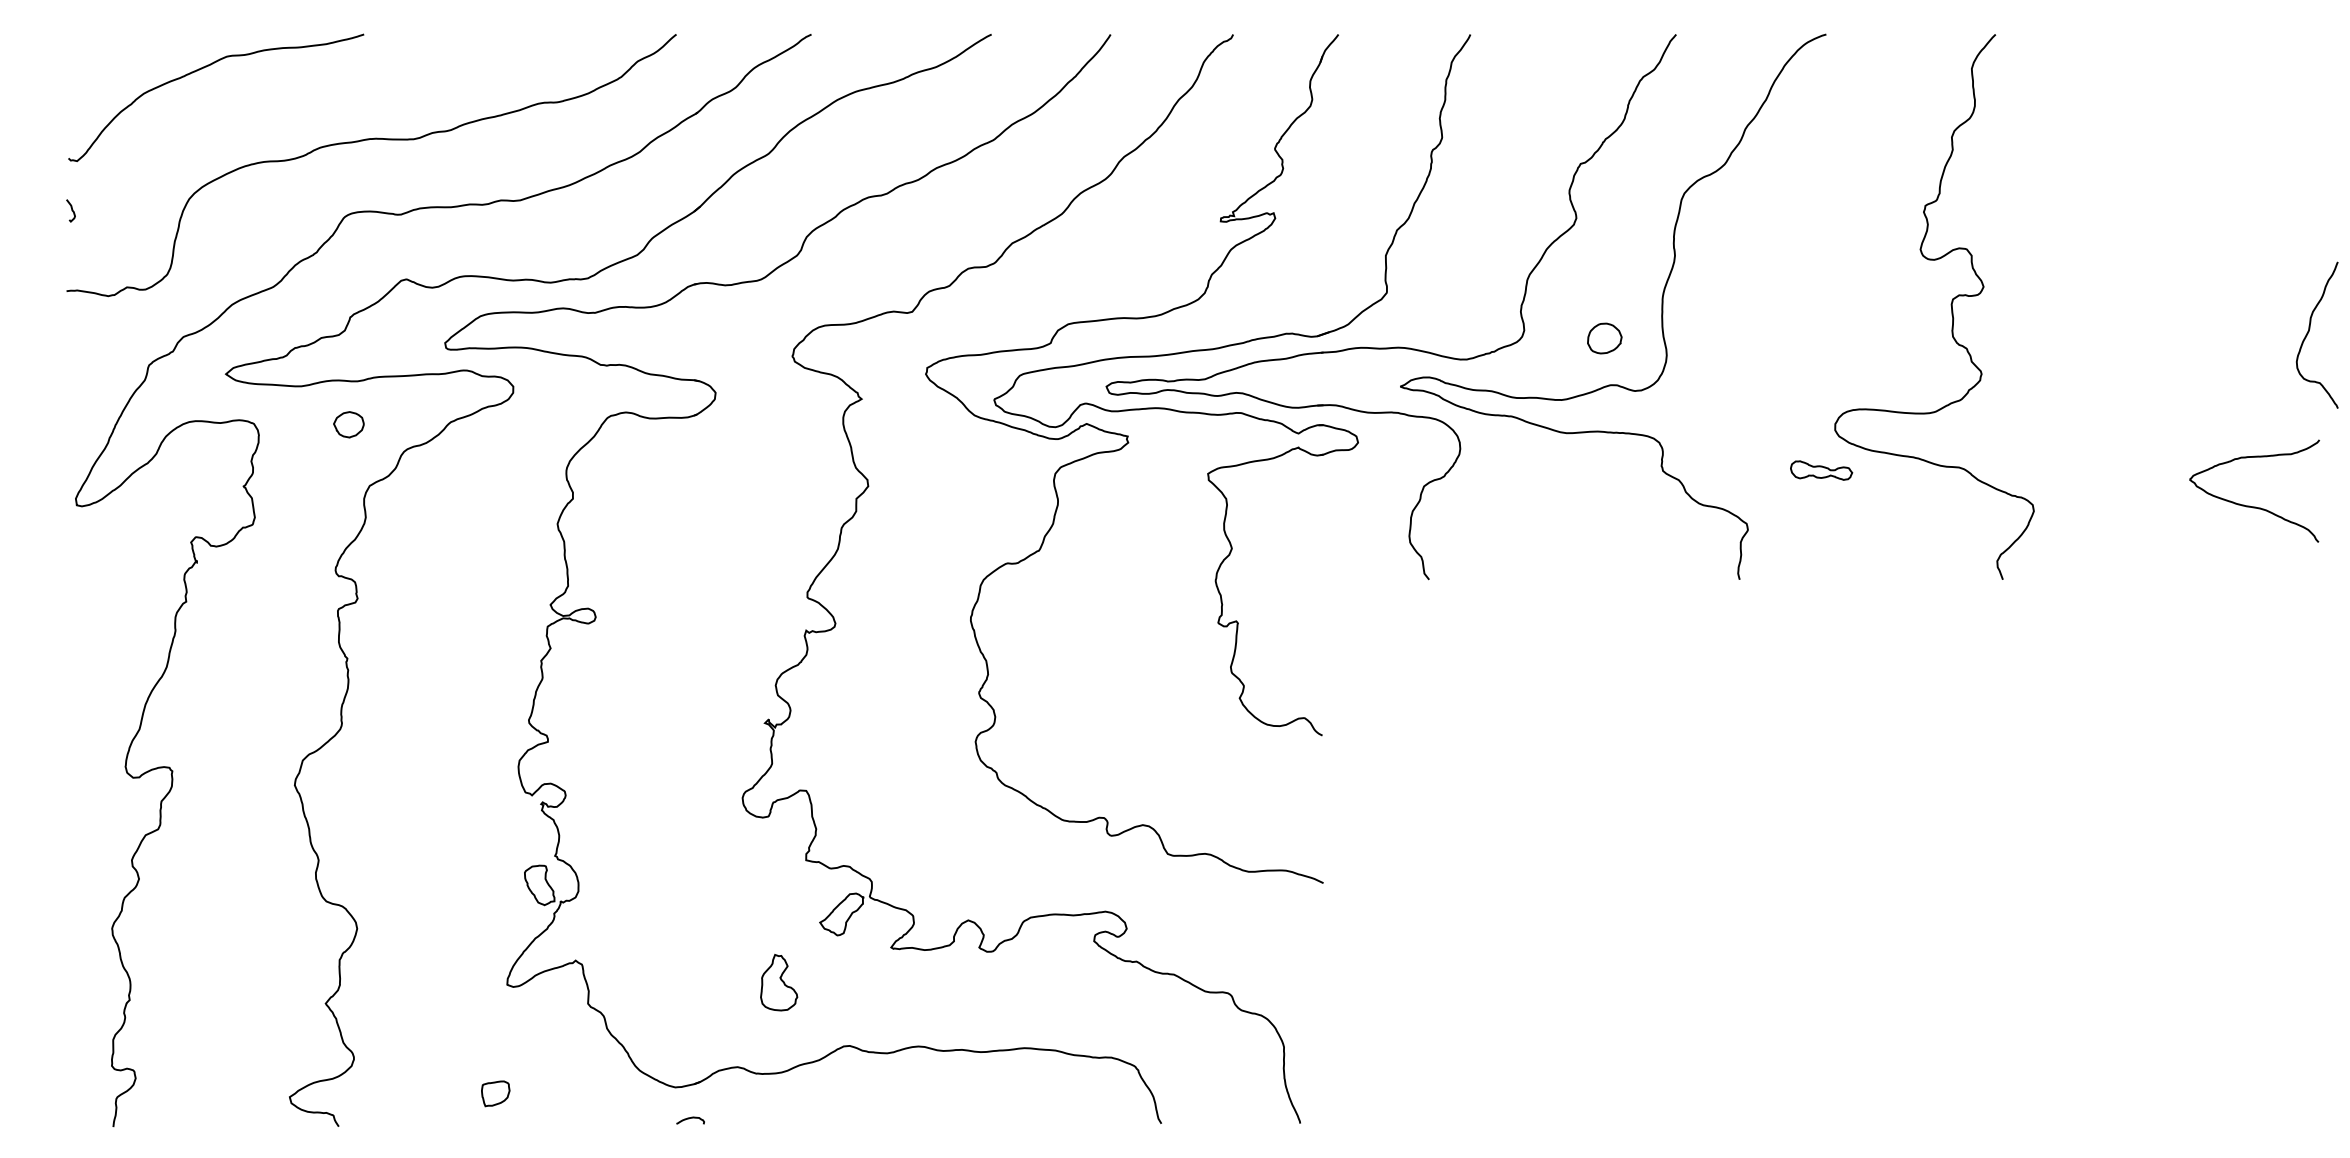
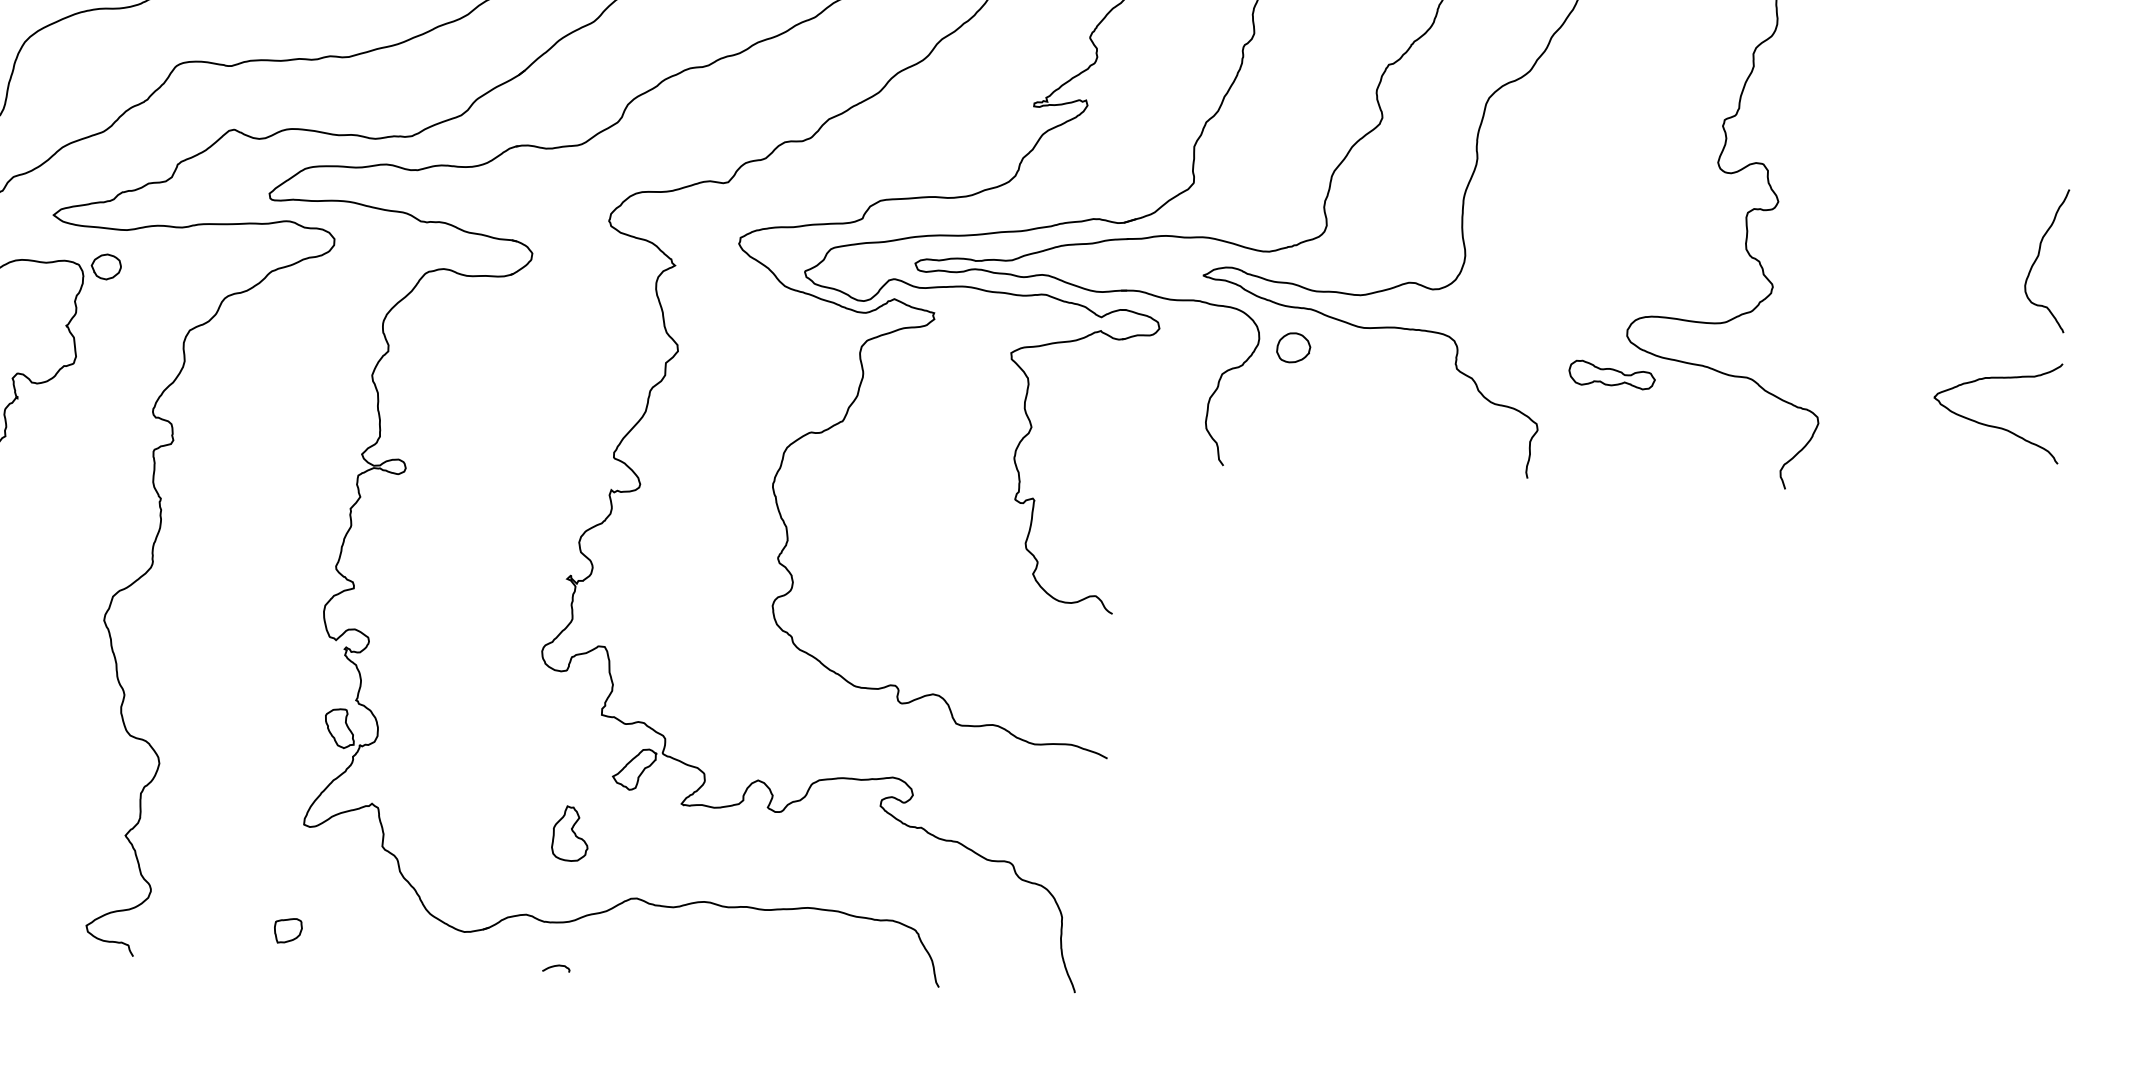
curve: (2309, 331) -> (2038, 256), moved
part: (1604, 338) -> (1293, 347), moved
part: (348, 424) -> (105, 266), moved
part: (1821, 470) -> (1612, 374), size x1.43
curve: (2249, 505) -> (1991, 425), moved
curve: (689, 1119) -> (555, 967), moved

